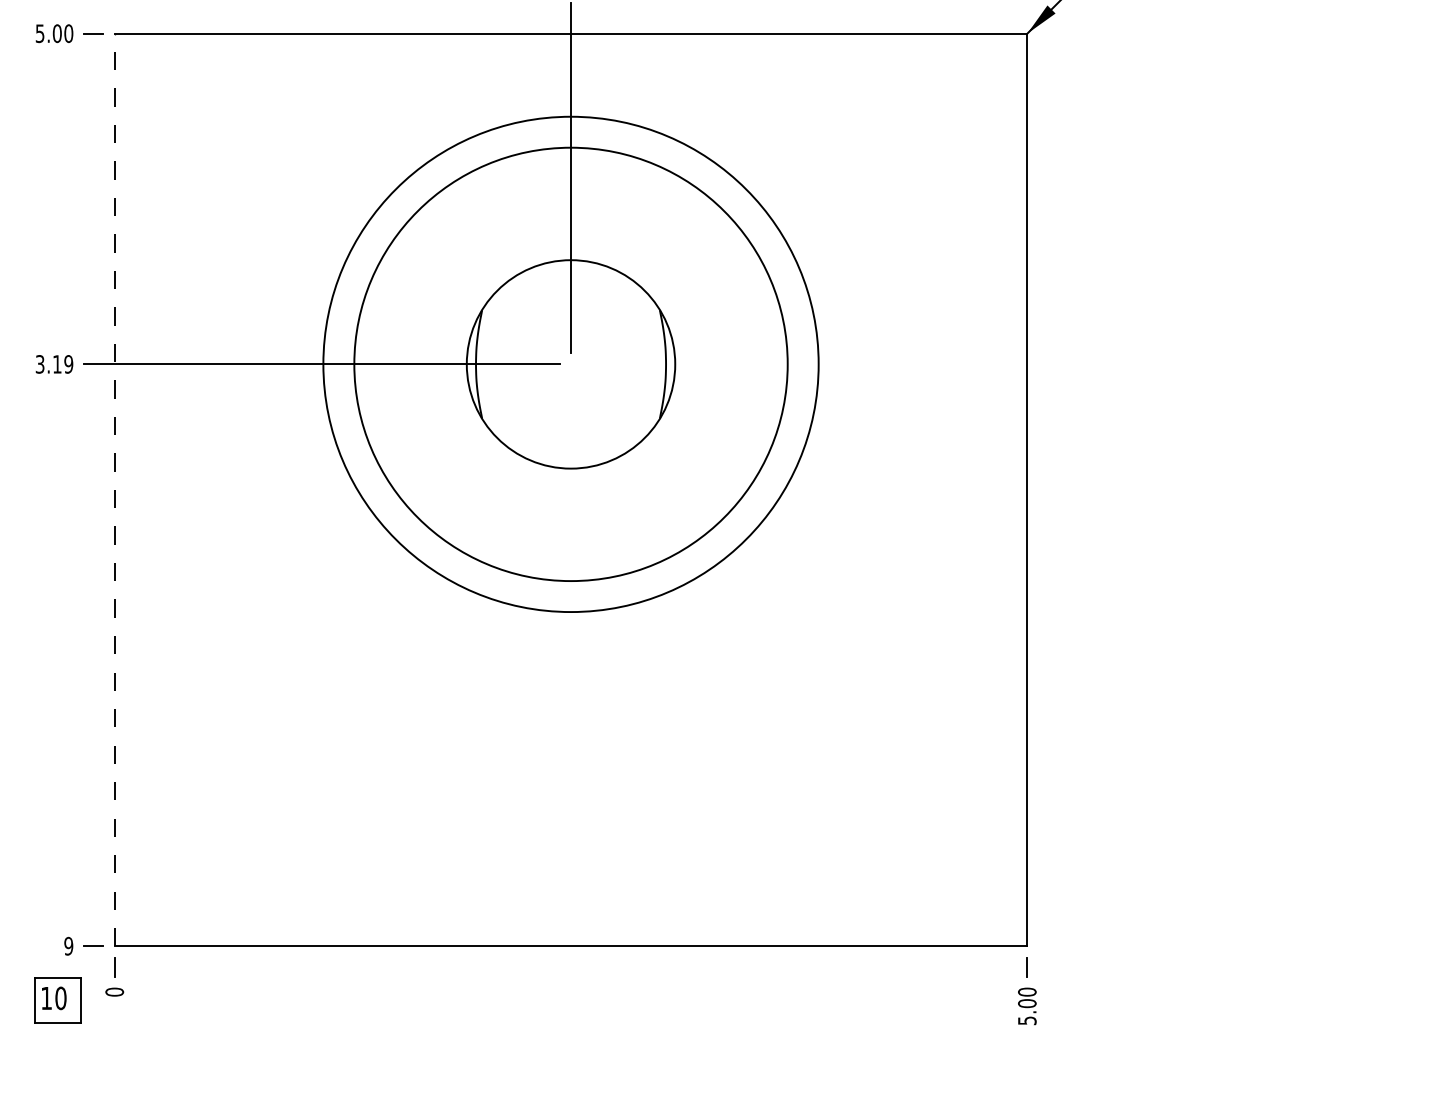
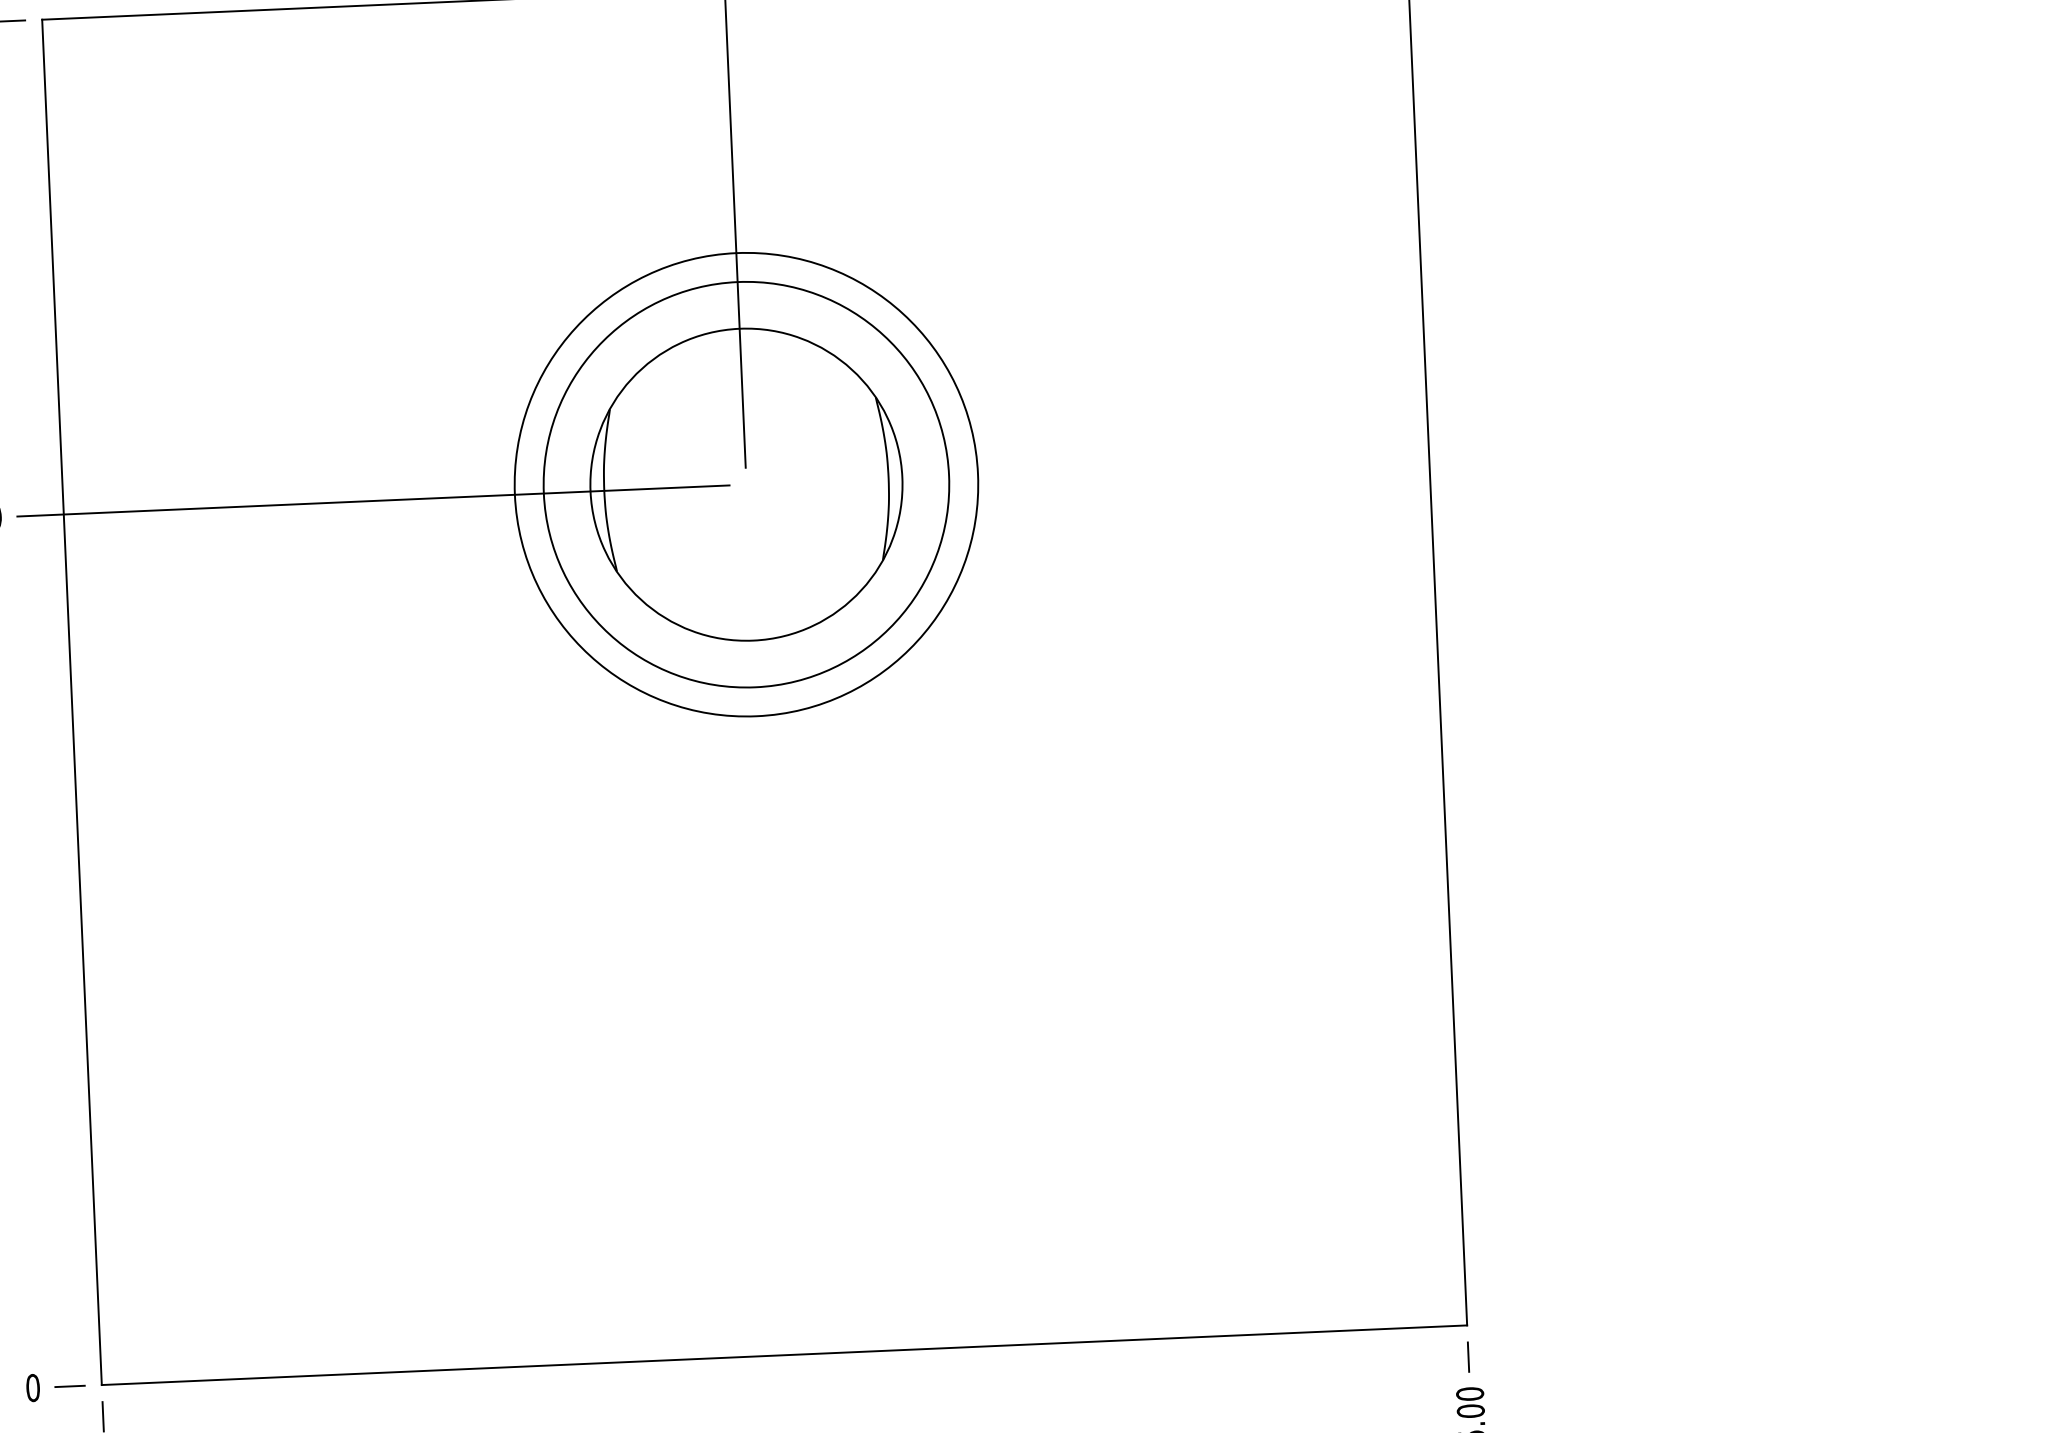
circle: (570, 363) -> (745, 483), size x0.62
circle: (570, 364) -> (745, 484), size x0.62
line: (114, 489) -> (71, 701), dashed -> solid
text: (68, 946) -> (32, 1388), 9 -> 0

